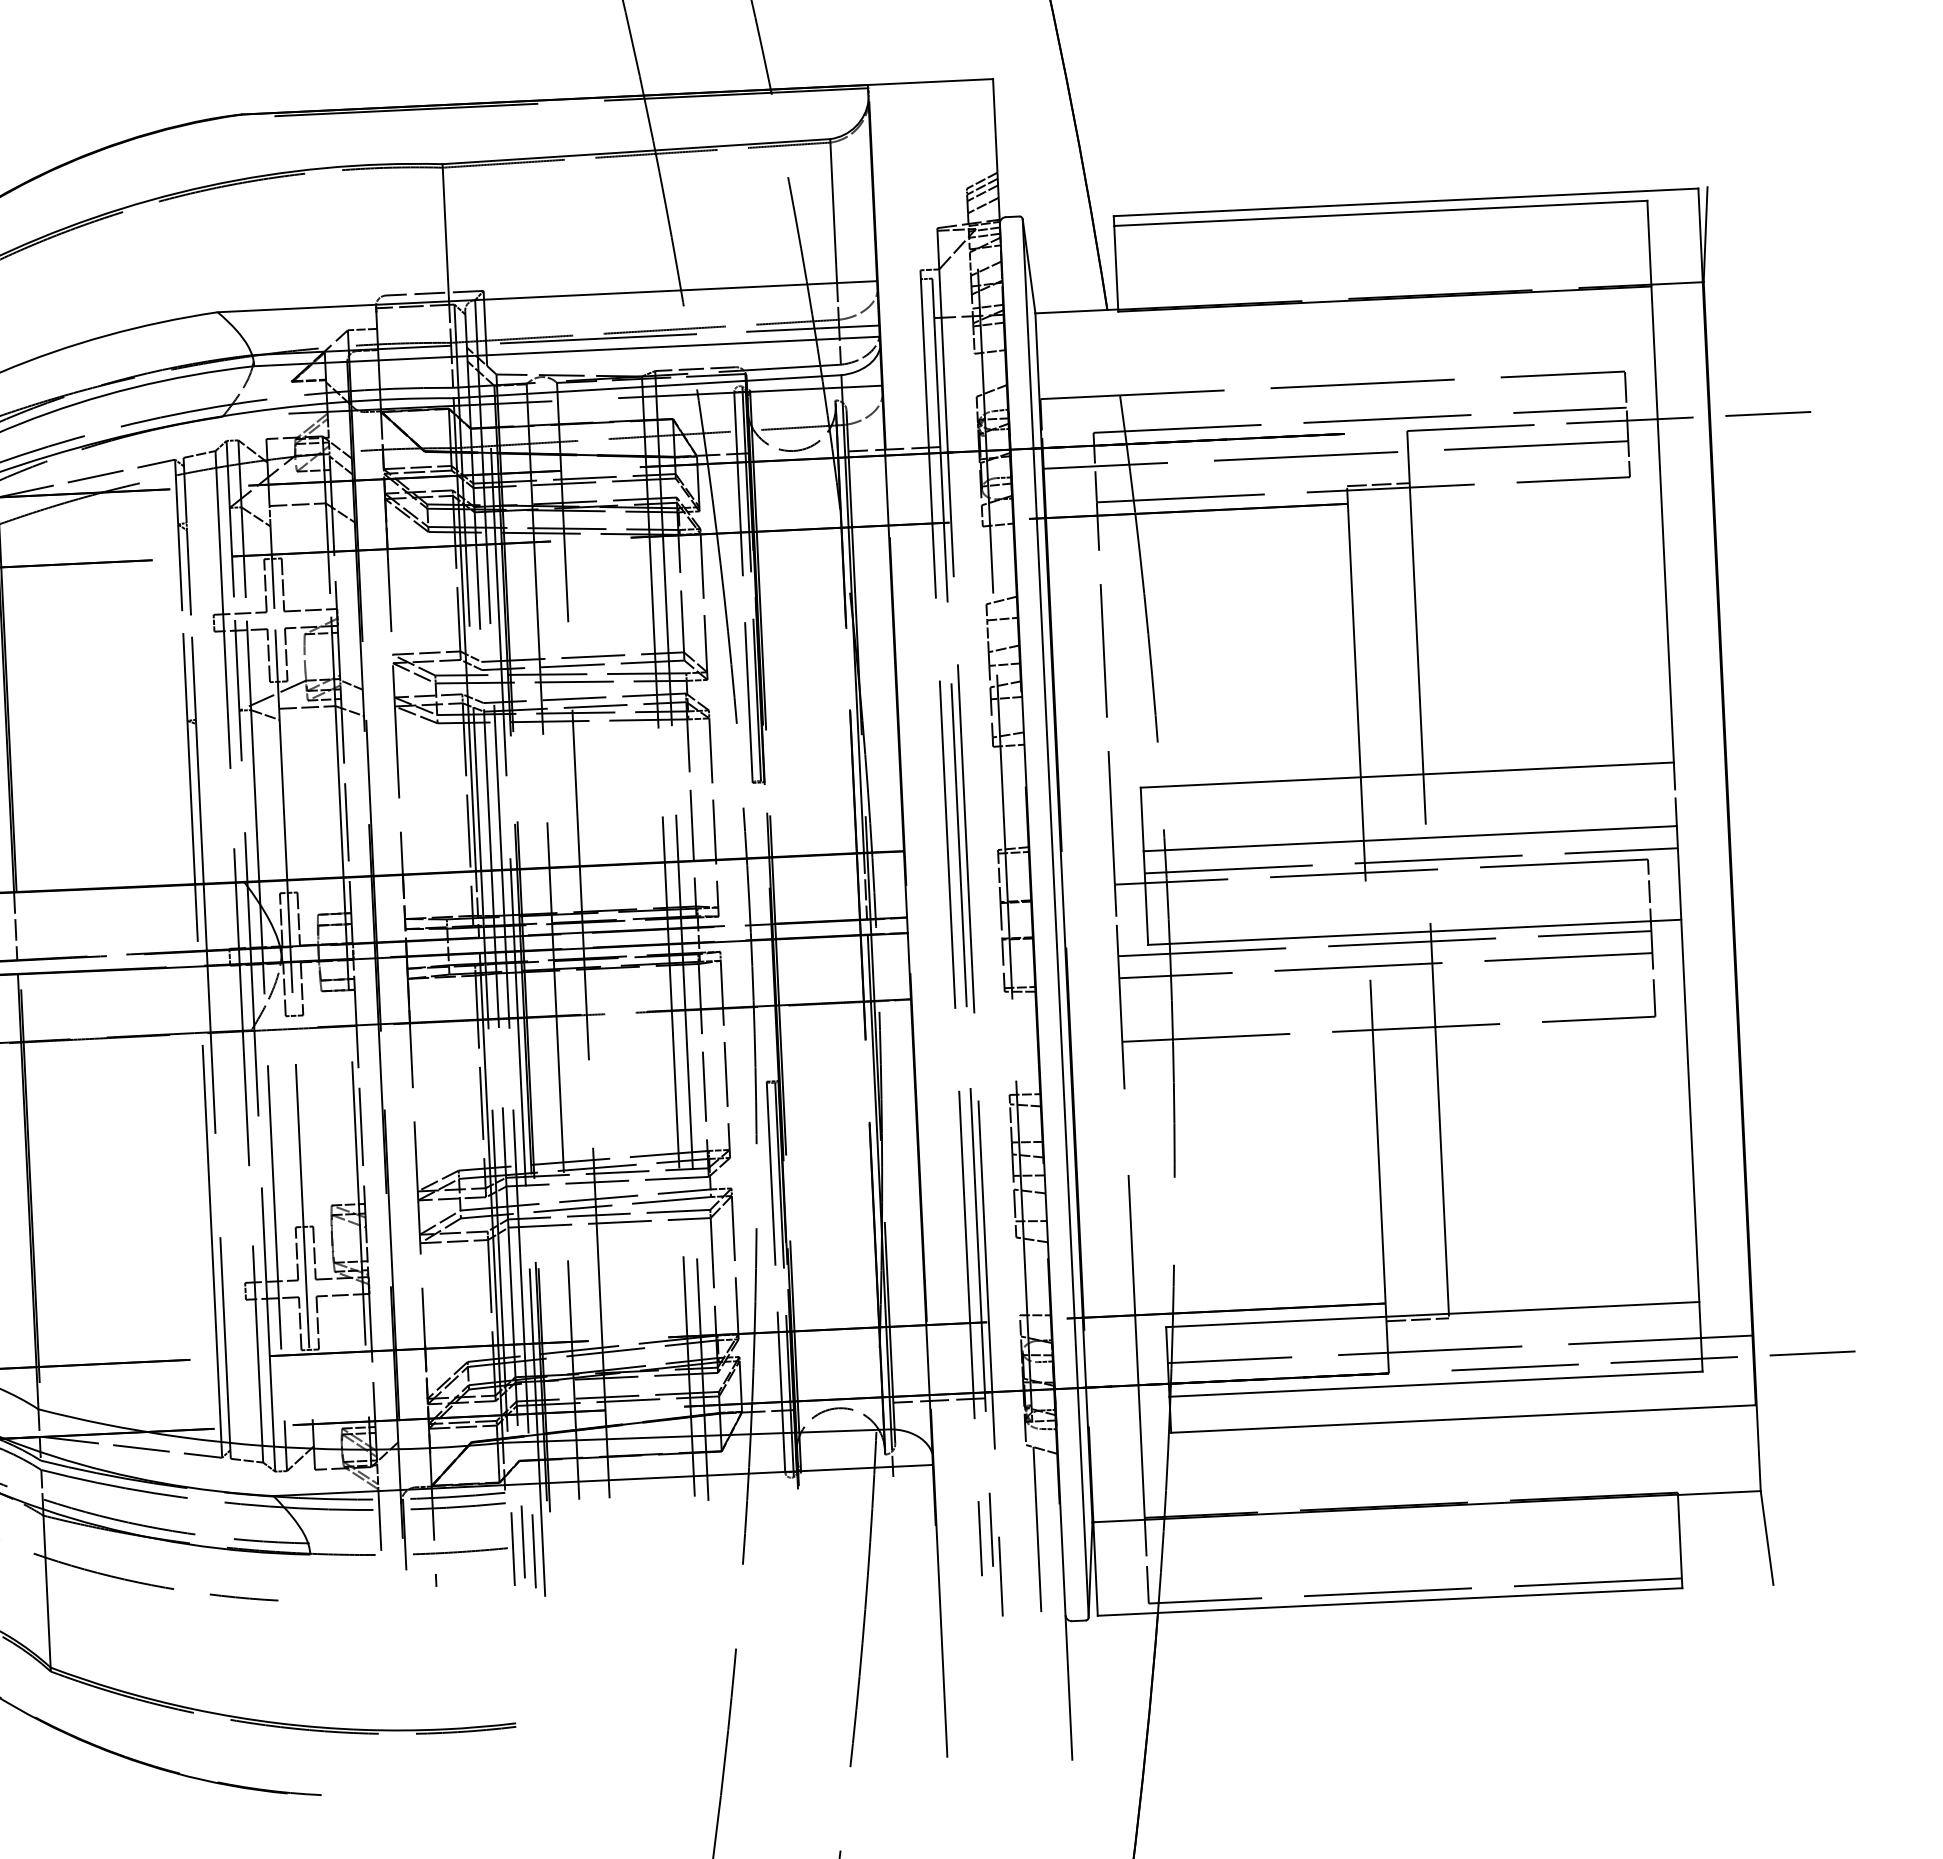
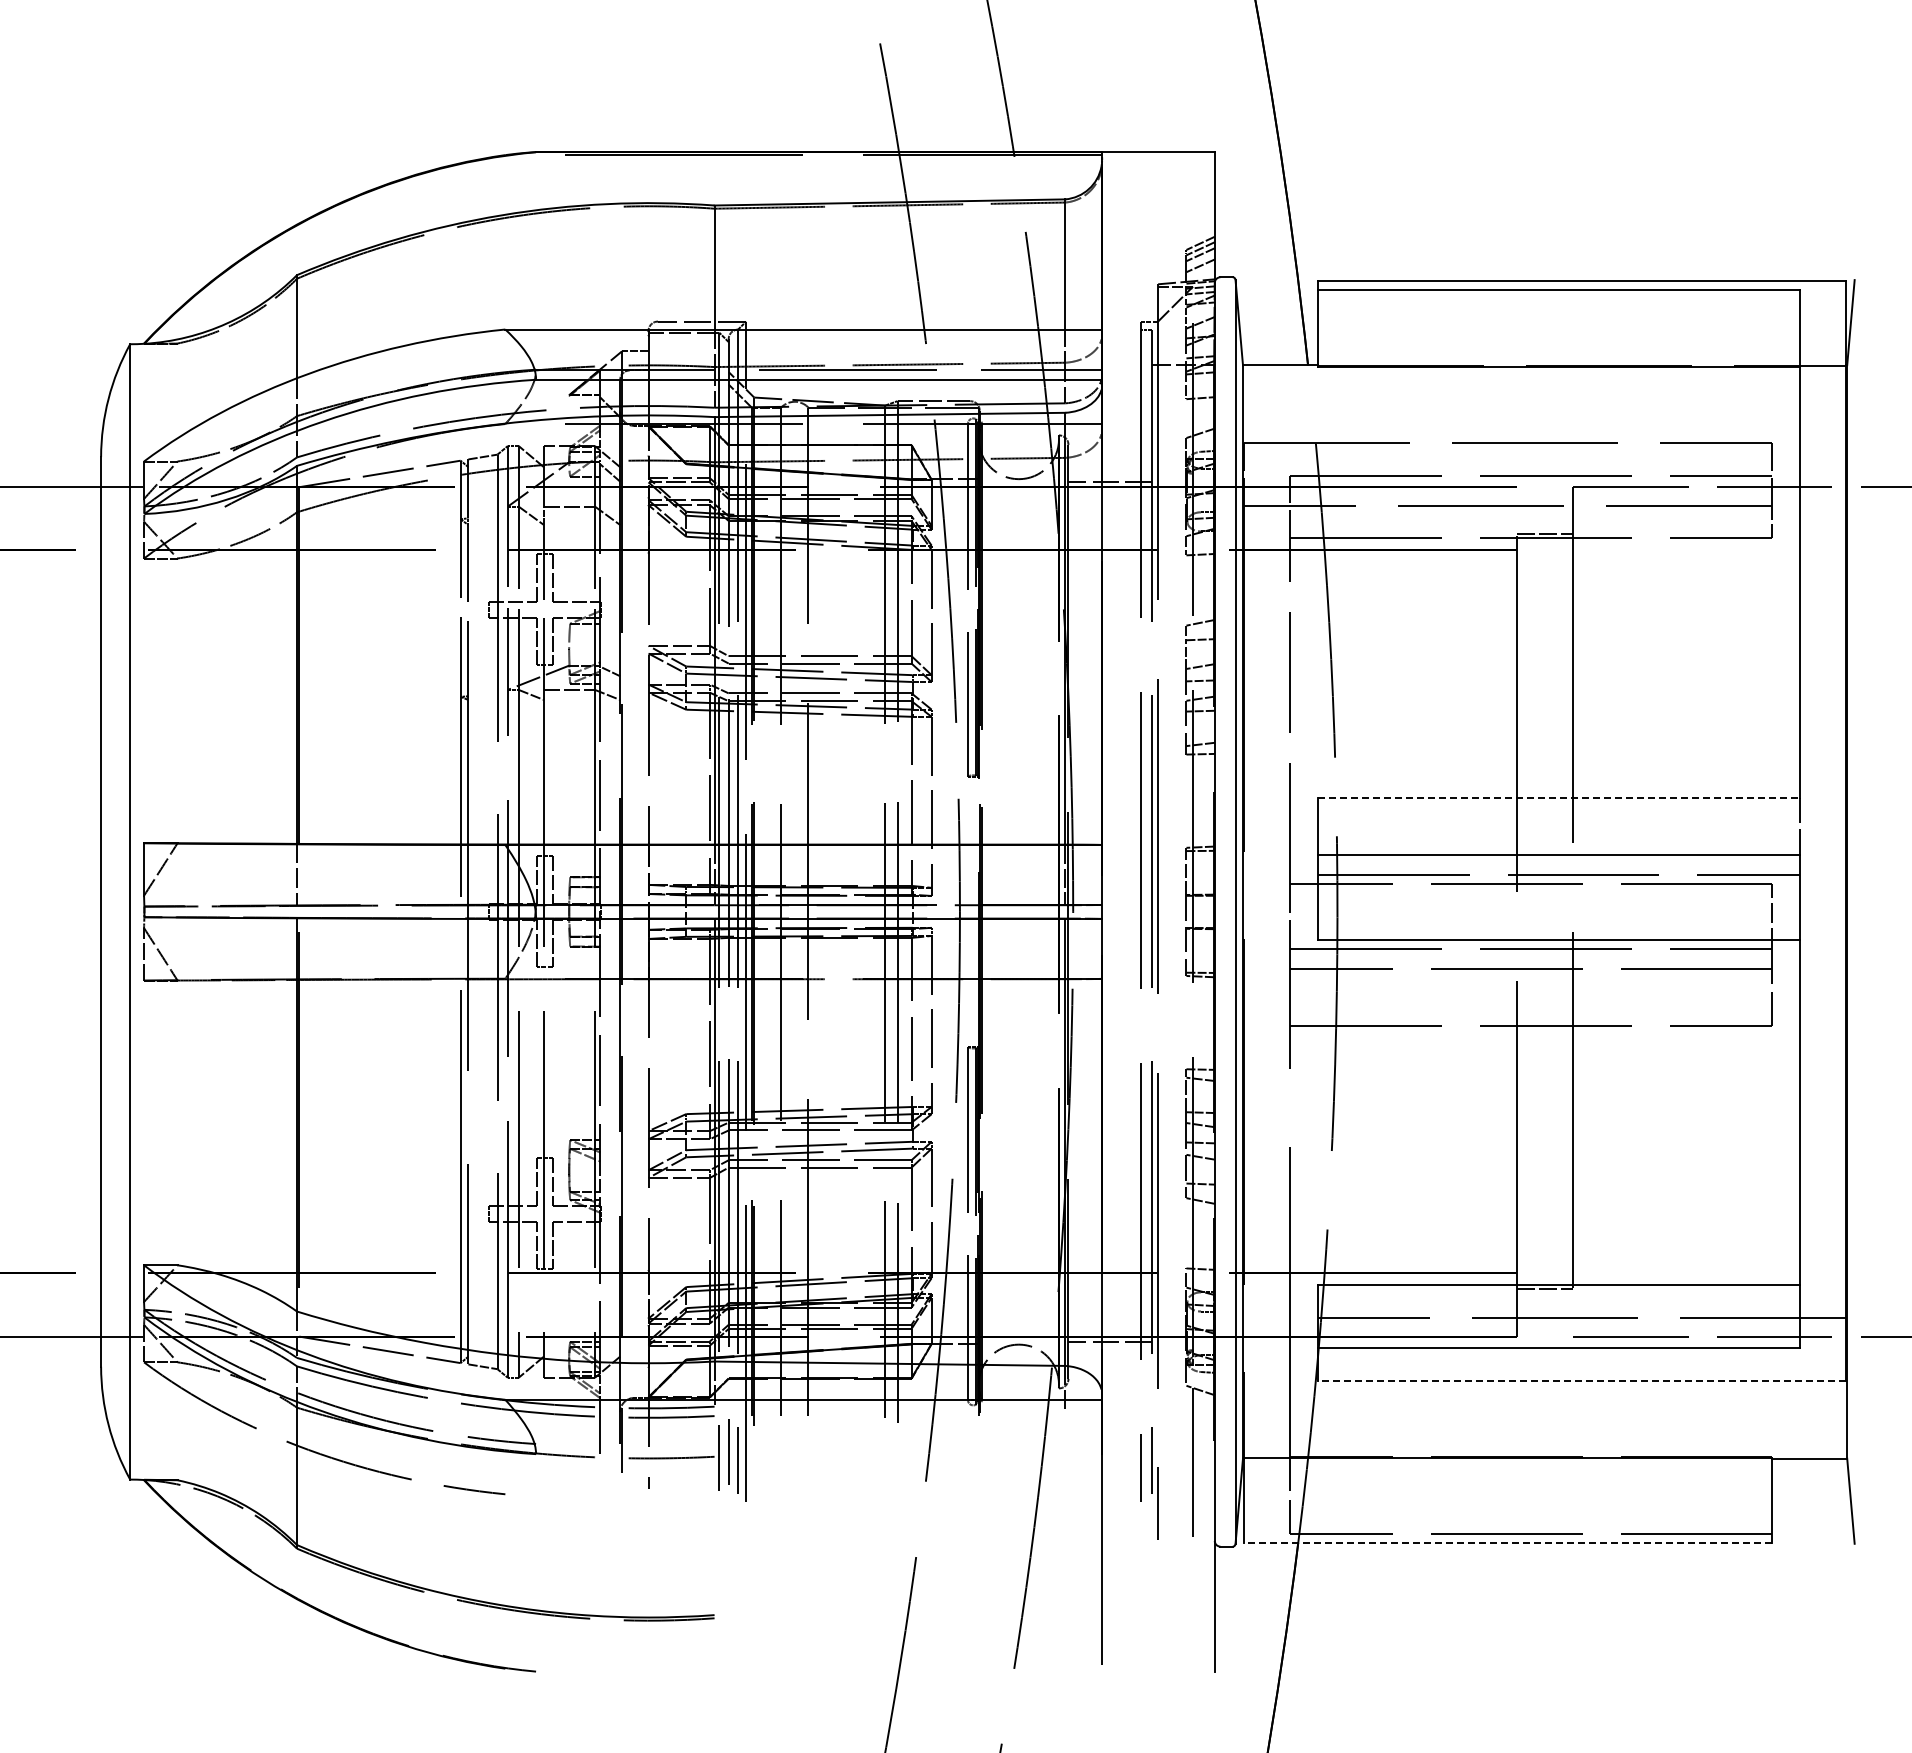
line: (1406, 774) -> (1558, 797), solid -> dashed
line: (1462, 1418) -> (1581, 1380), solid -> dashed
line: (1389, 1601) -> (1507, 1542), solid -> dashed

